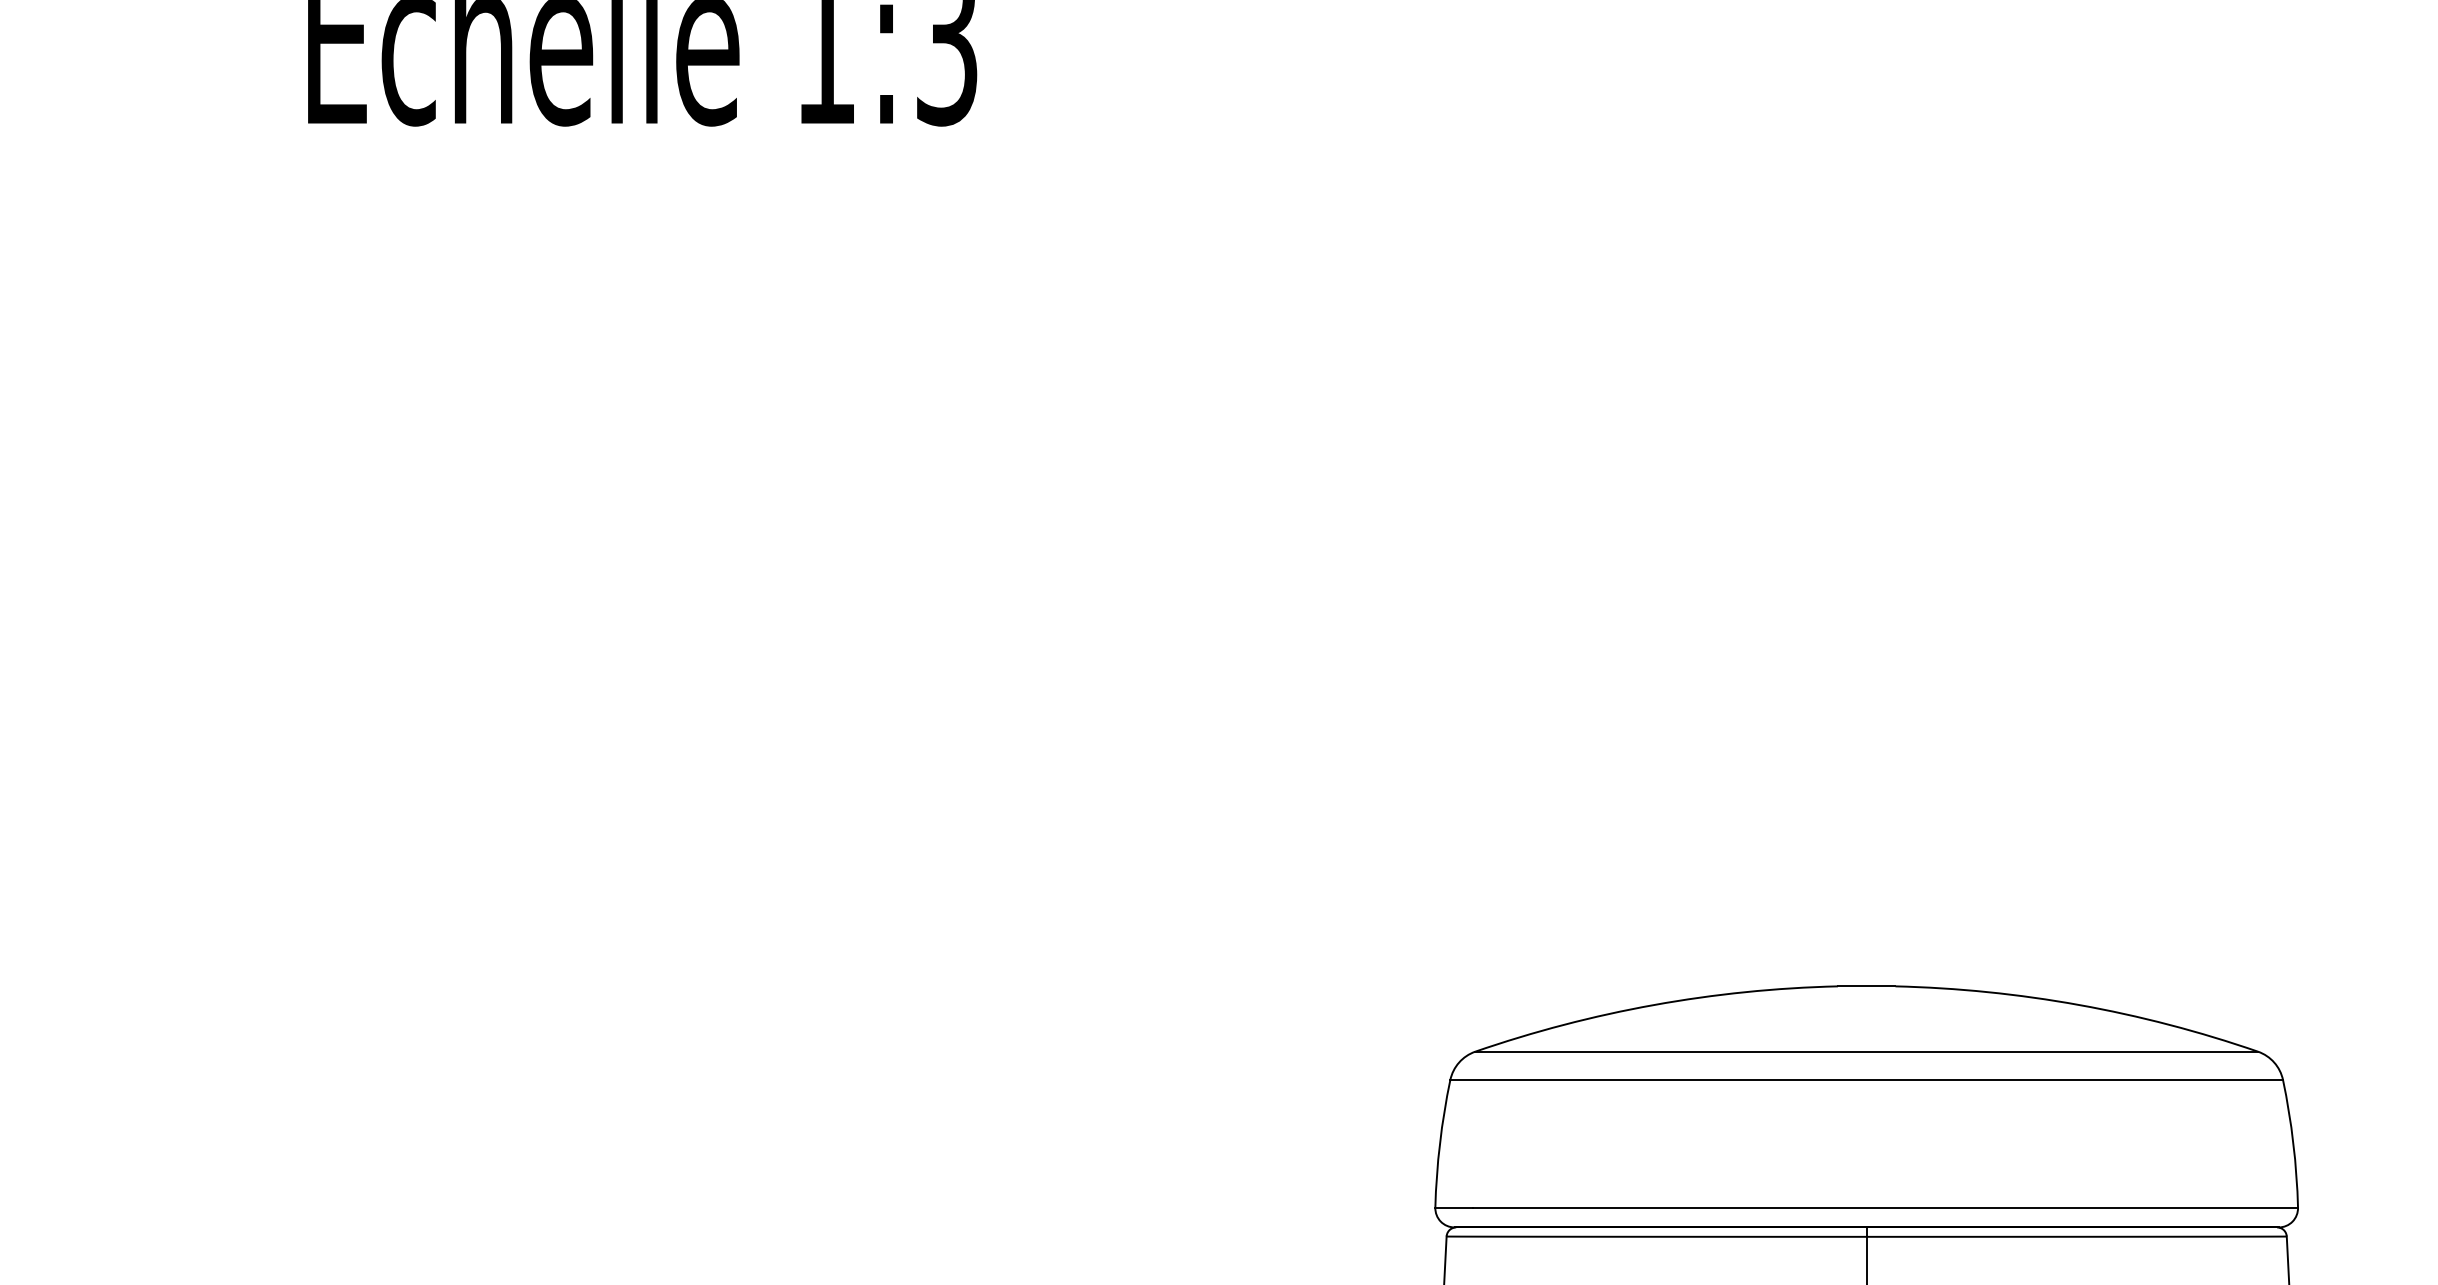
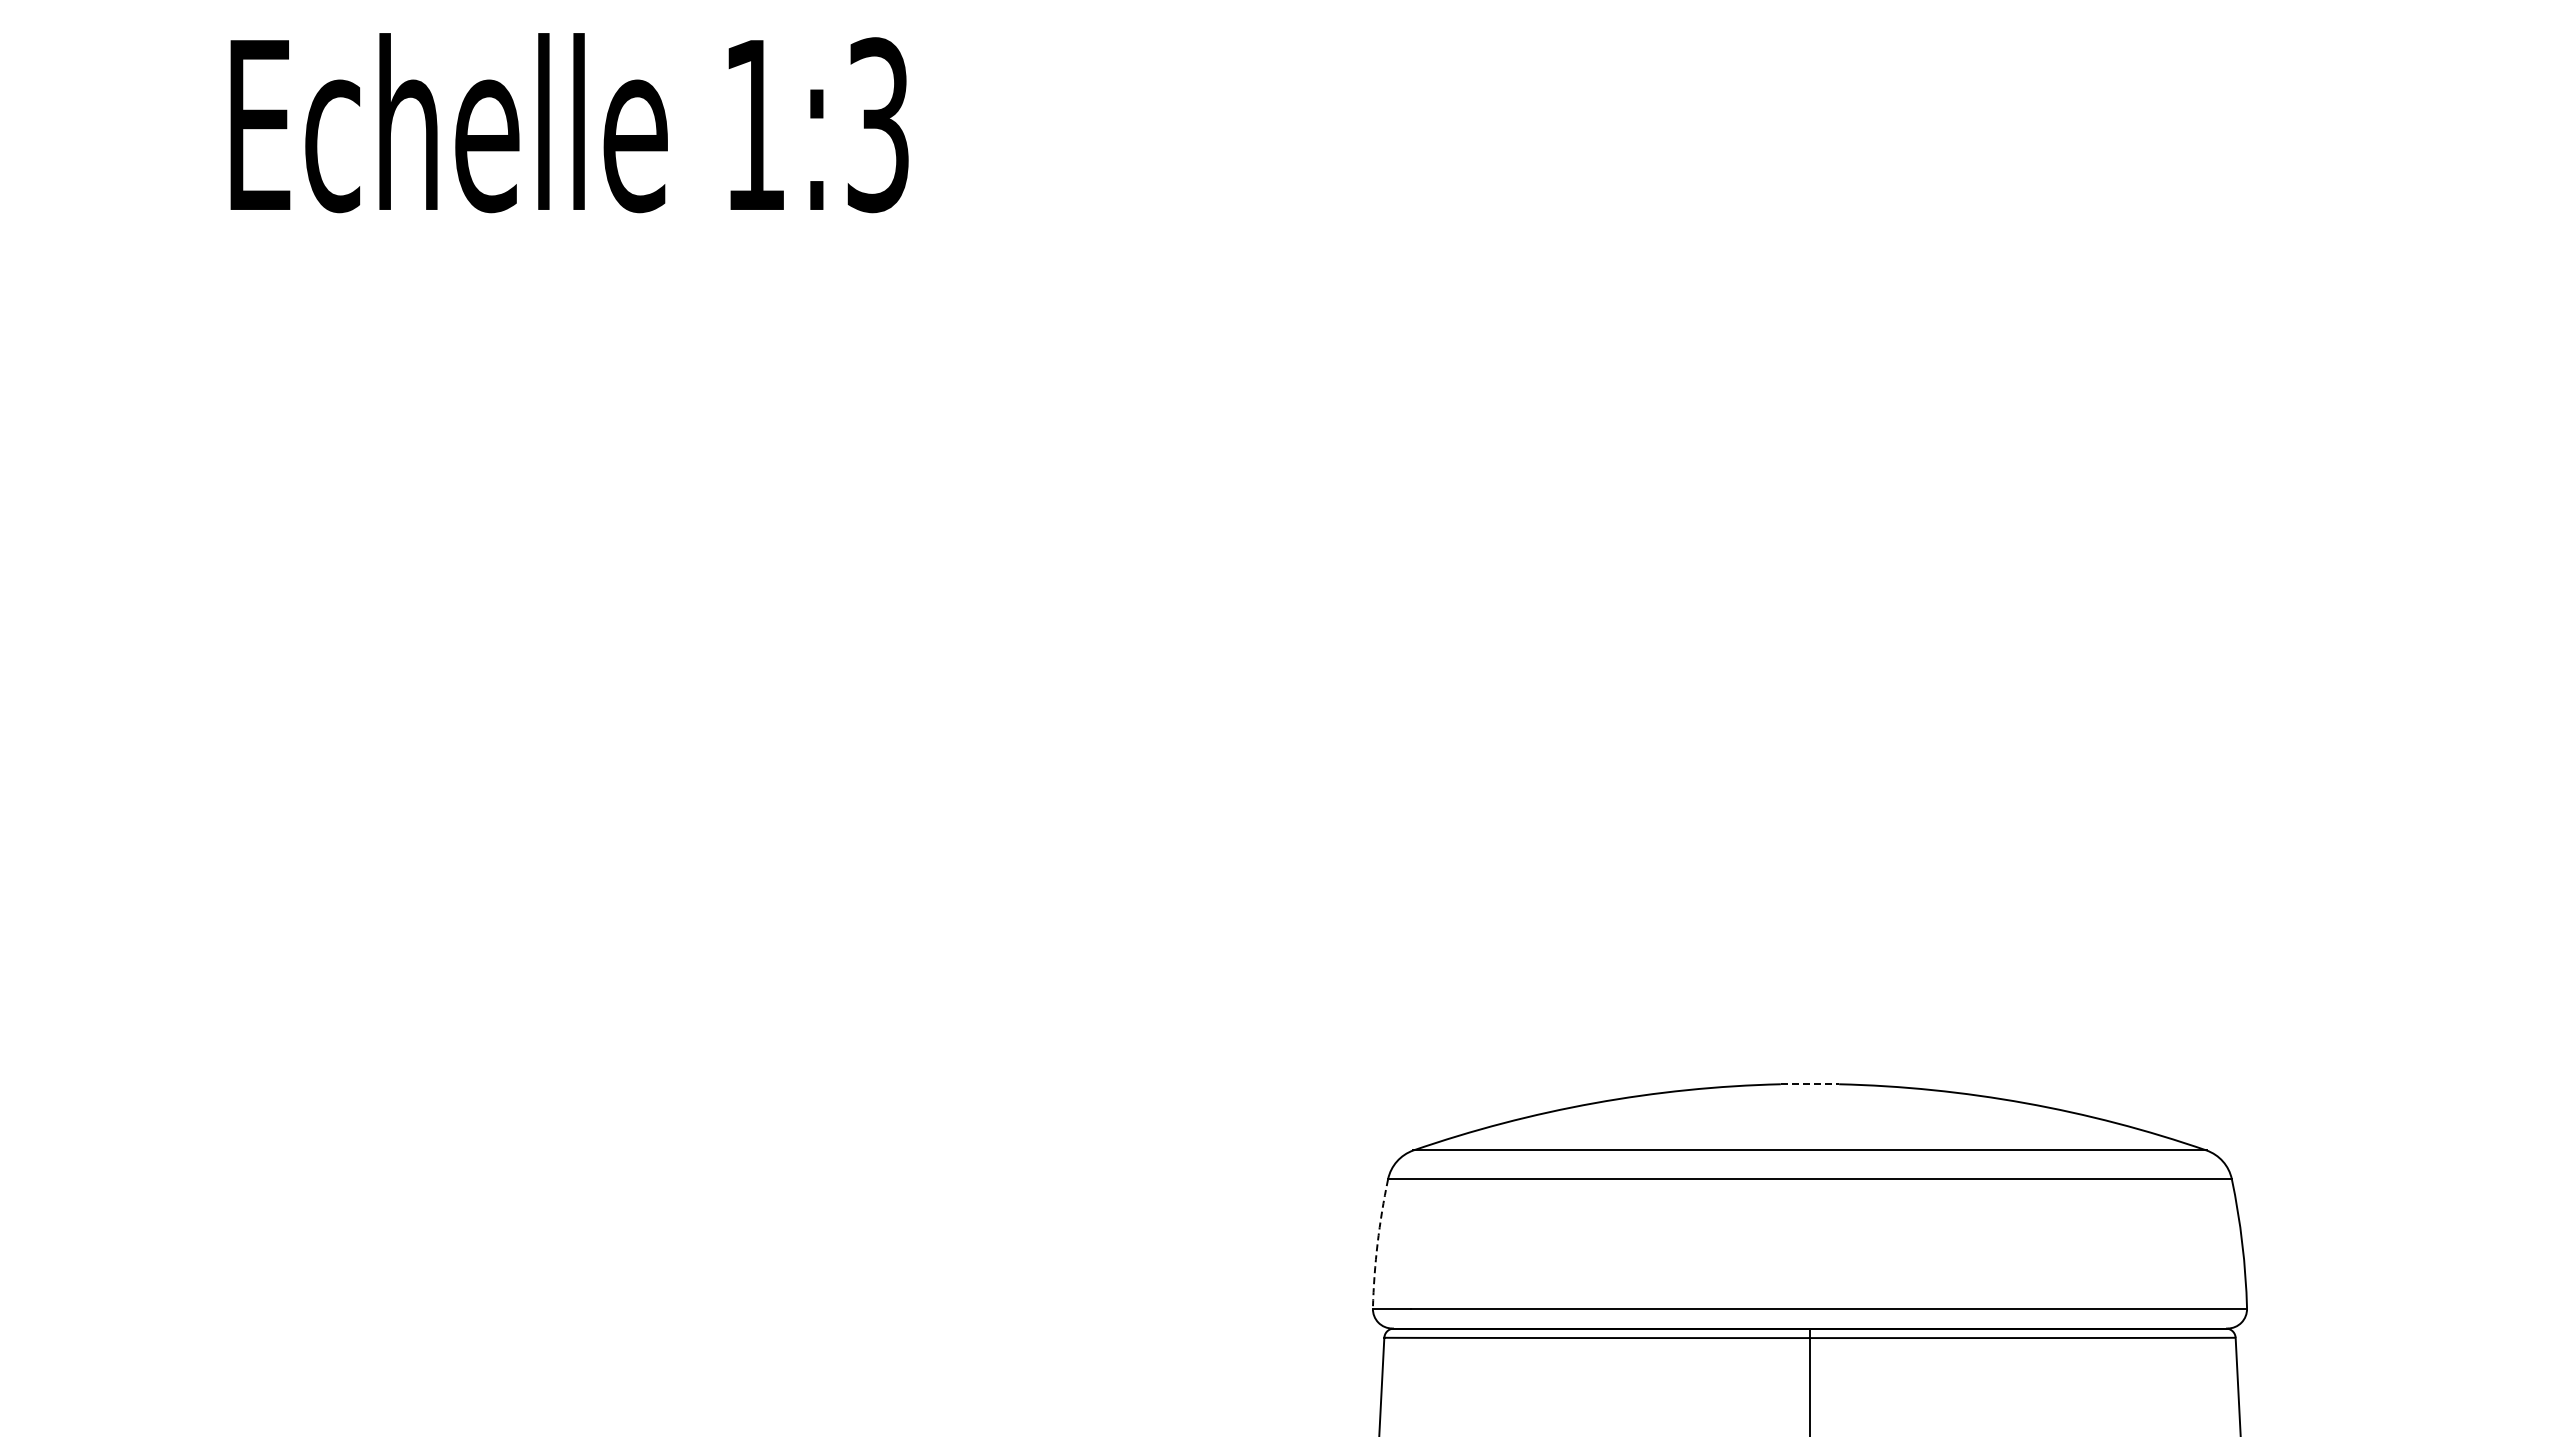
line: (1867, 986) -> (1810, 1084), solid -> dashed
arc: (1439, 1143) -> (1377, 1243), solid -> dashed

